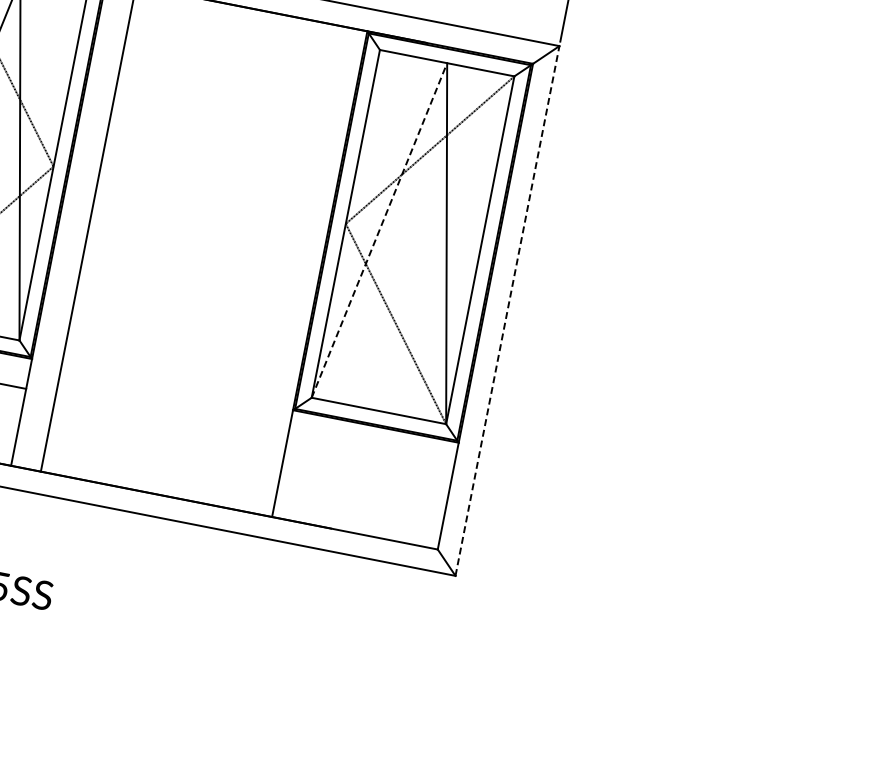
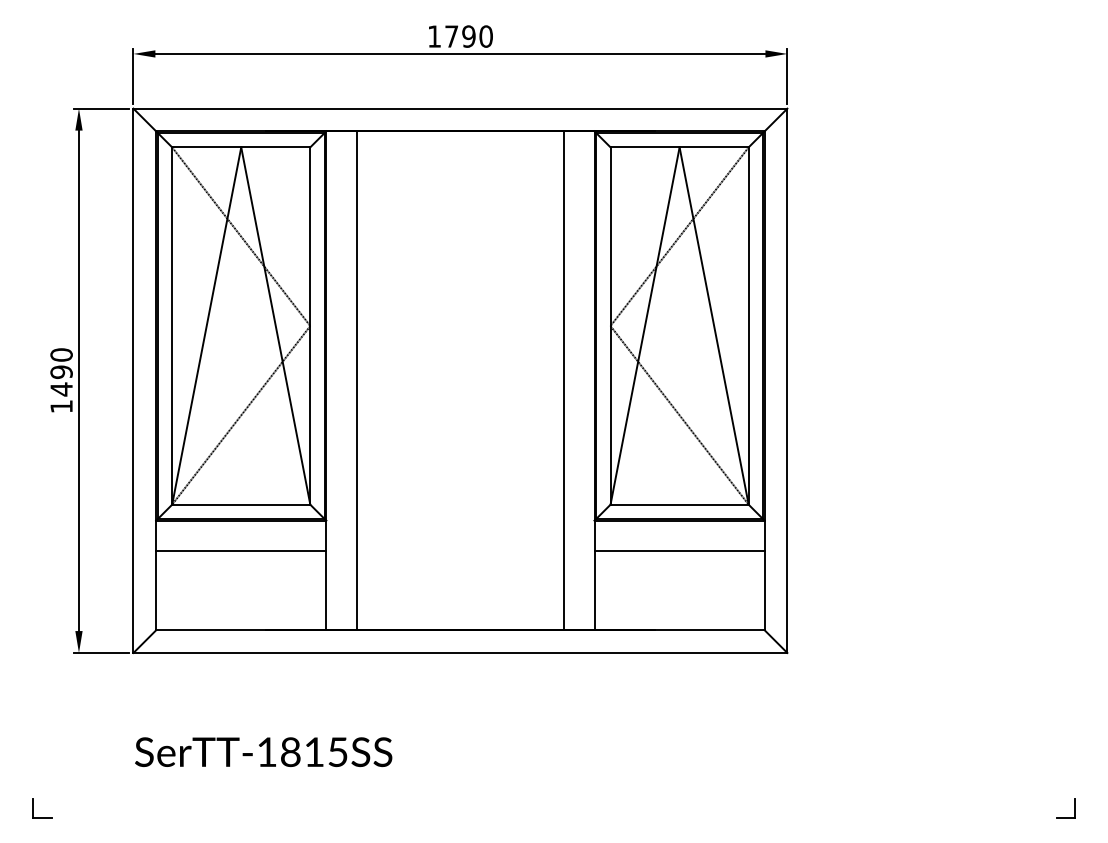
line: (379, 231) -> (645, 326), dashed -> solid
line: (289, 267) -> (563, 380), added
line: (507, 310) -> (787, 380), dashed -> solid
line: (369, 456) -> (679, 551), added

